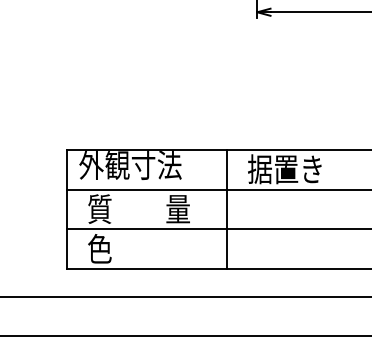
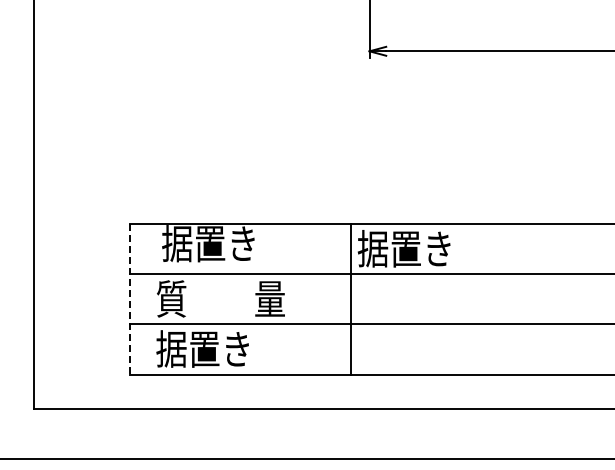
text: (130, 165) -> (209, 243), 外観寸法 -> 据置き
line: (67, 209) -> (130, 299), solid -> dashed
line: (227, 209) -> (350, 299), moved
text: (124, 248) -> (202, 348), 色 -> 据置き

